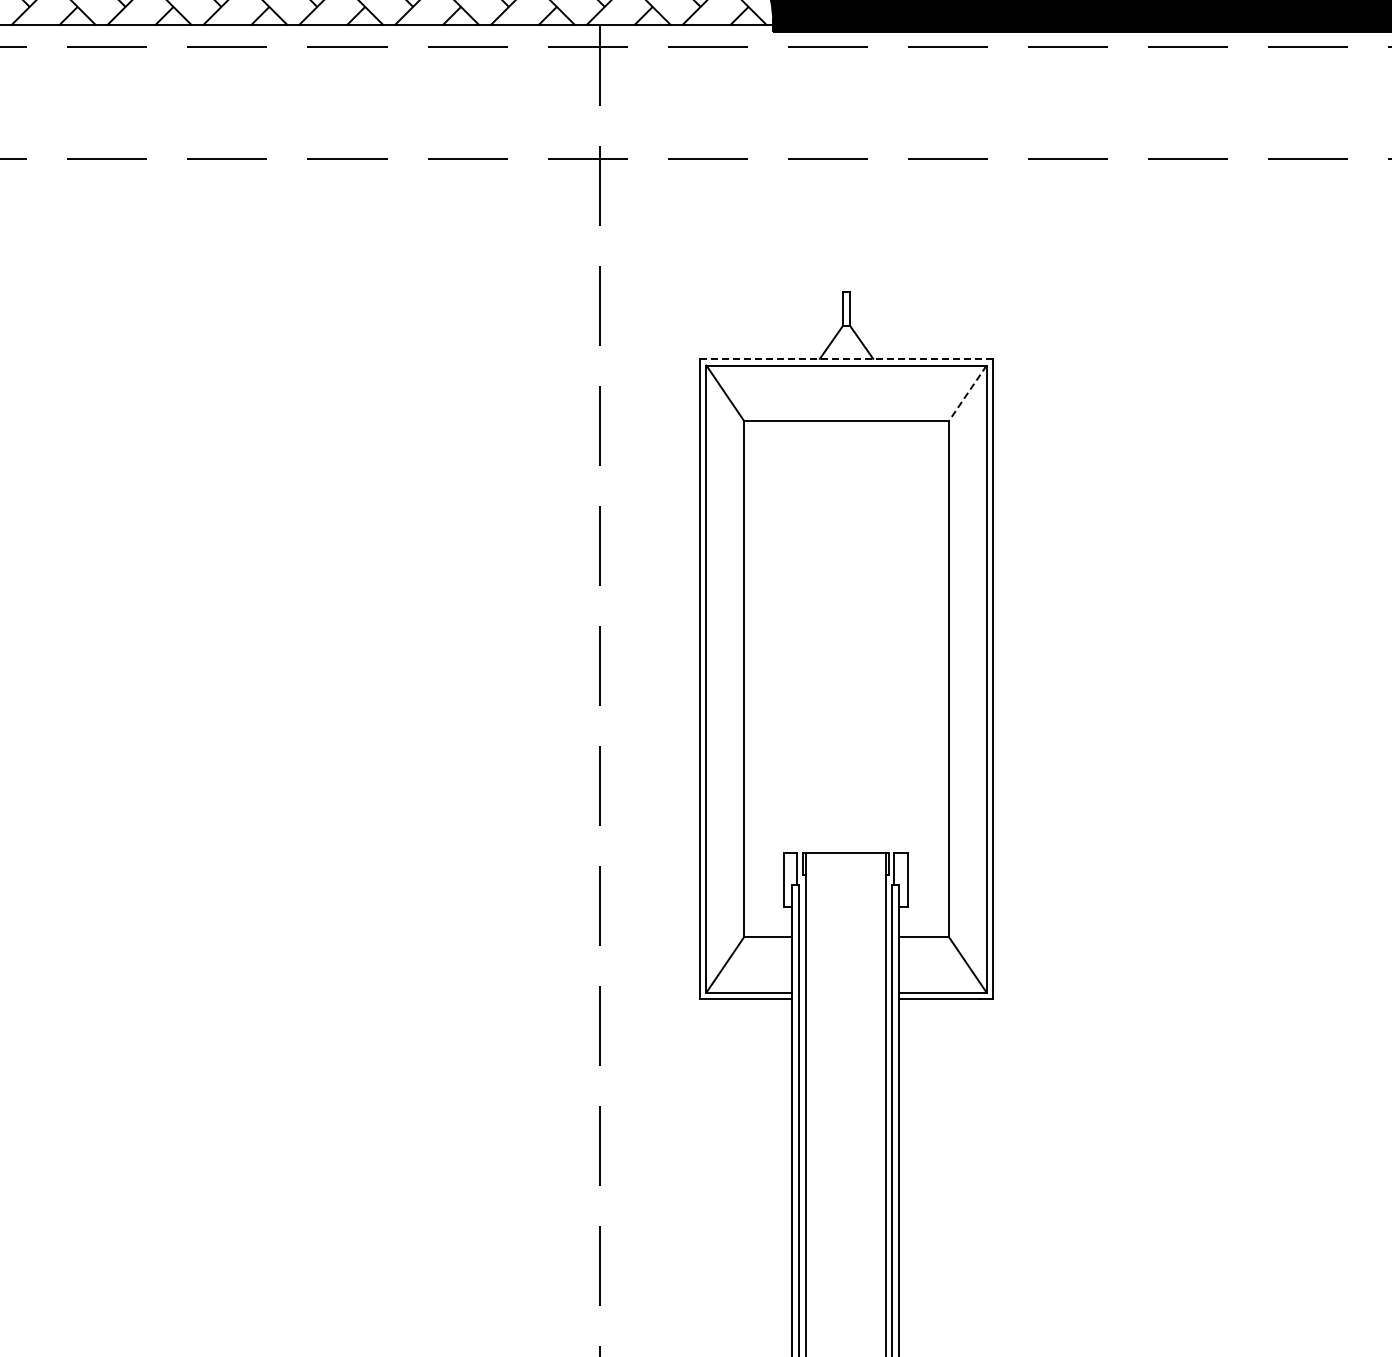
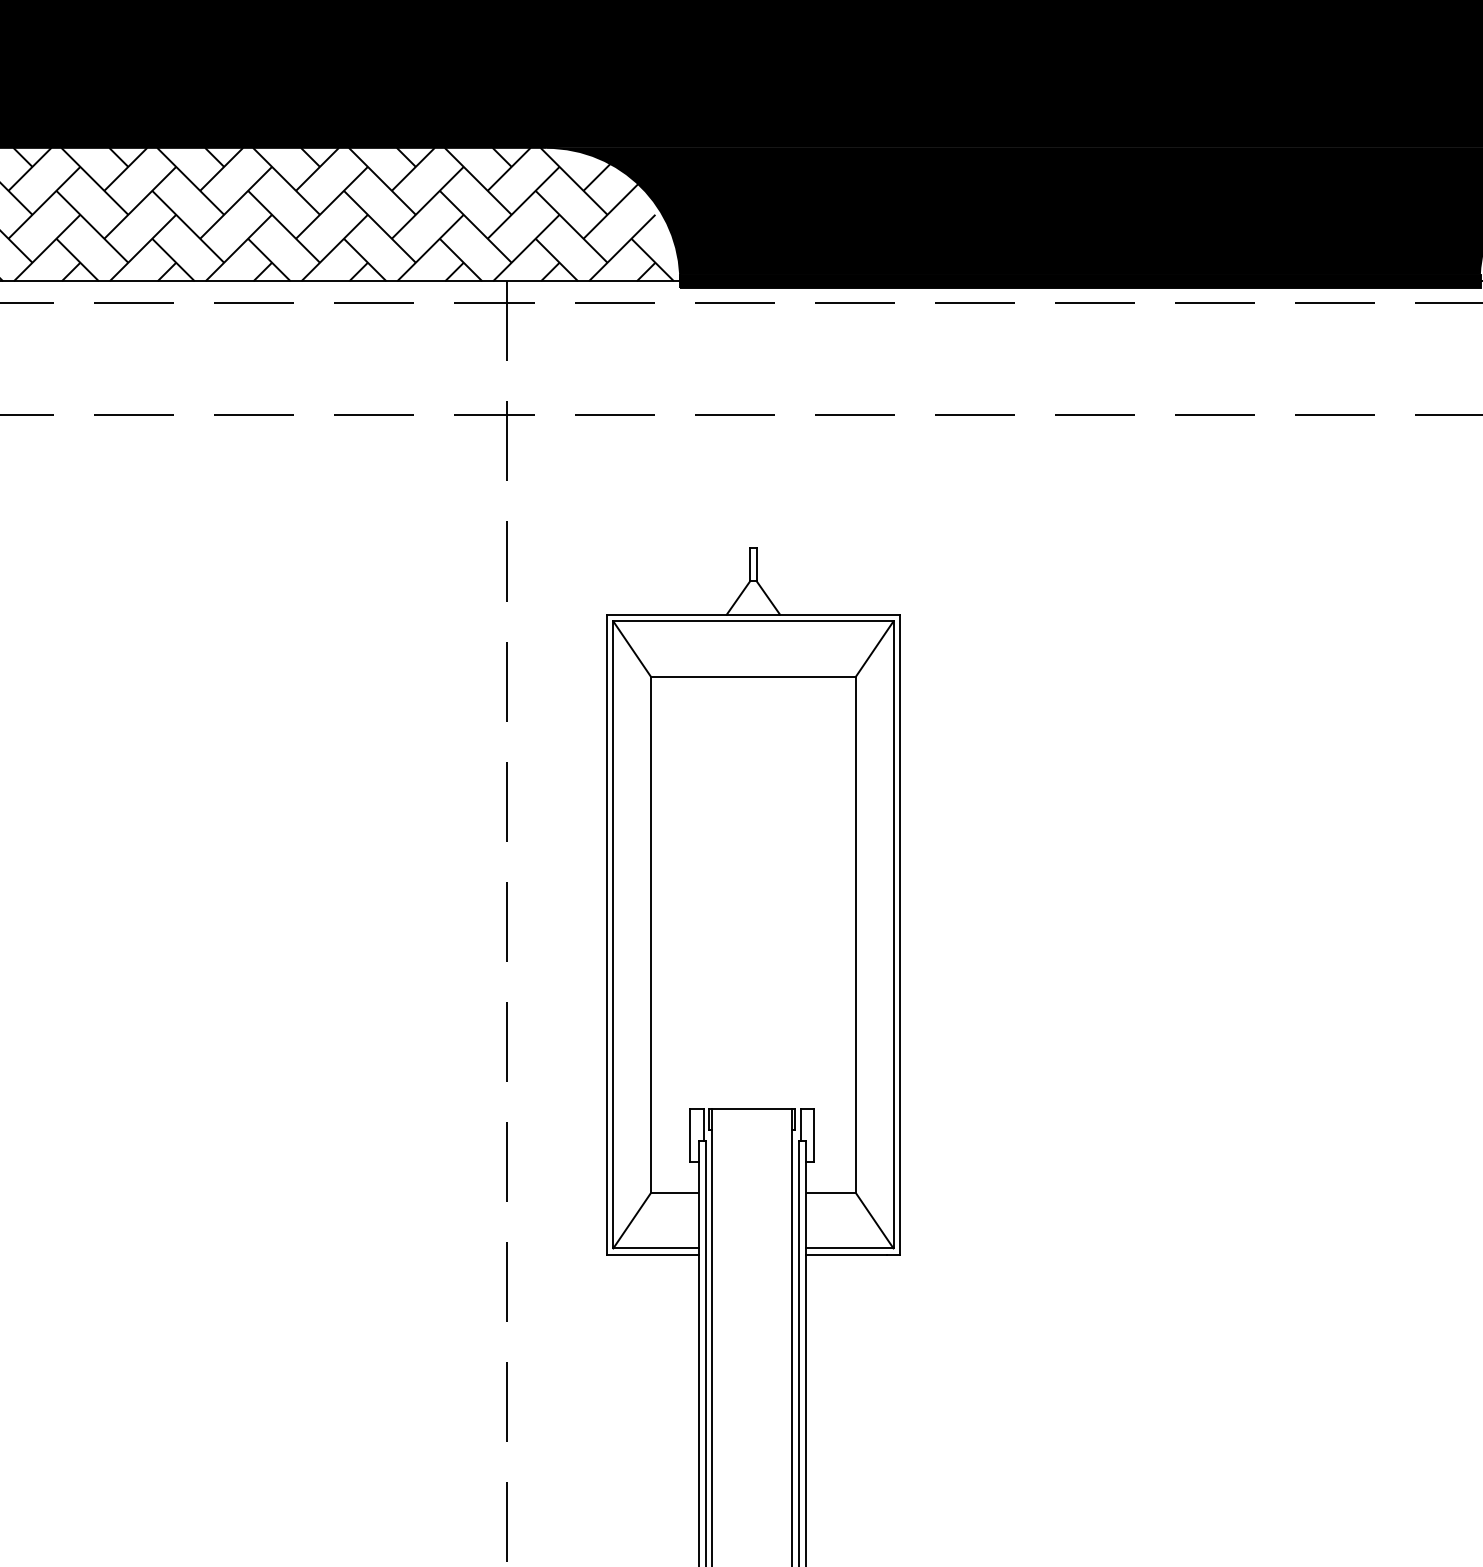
line: (846, 358) -> (753, 614), dashed -> solid
line: (967, 393) -> (874, 649), dashed -> solid

